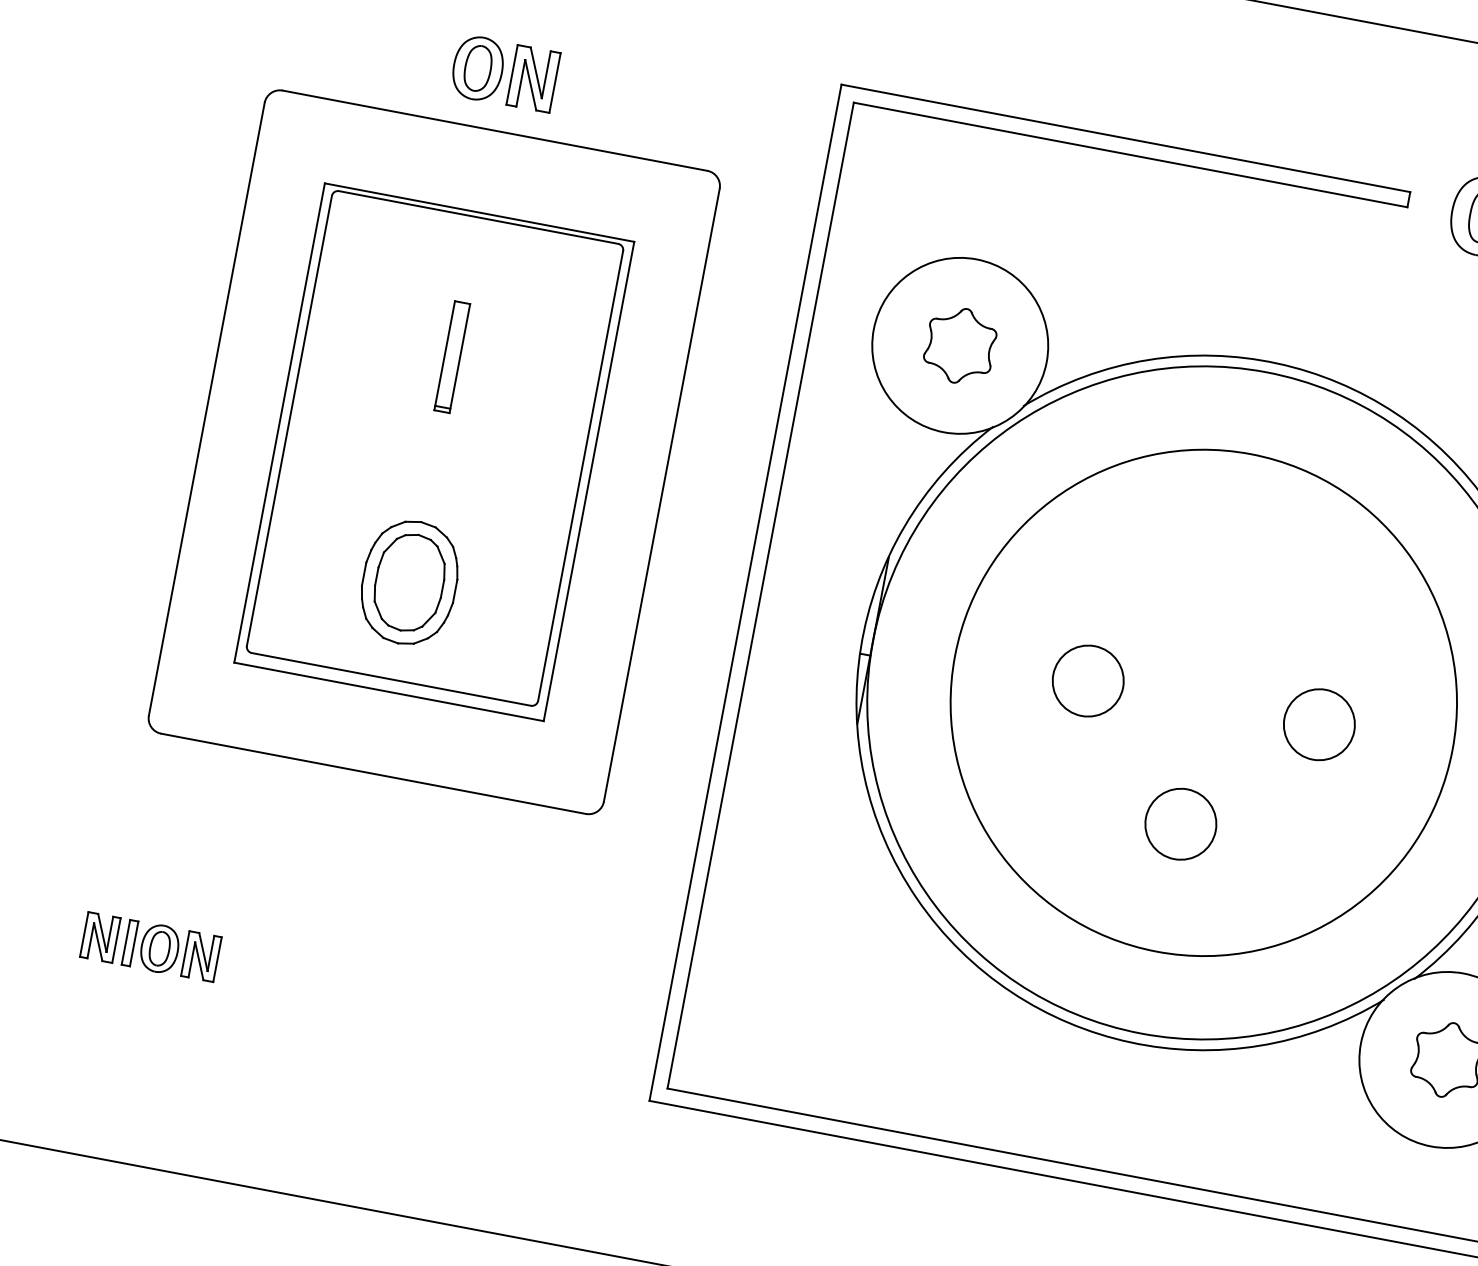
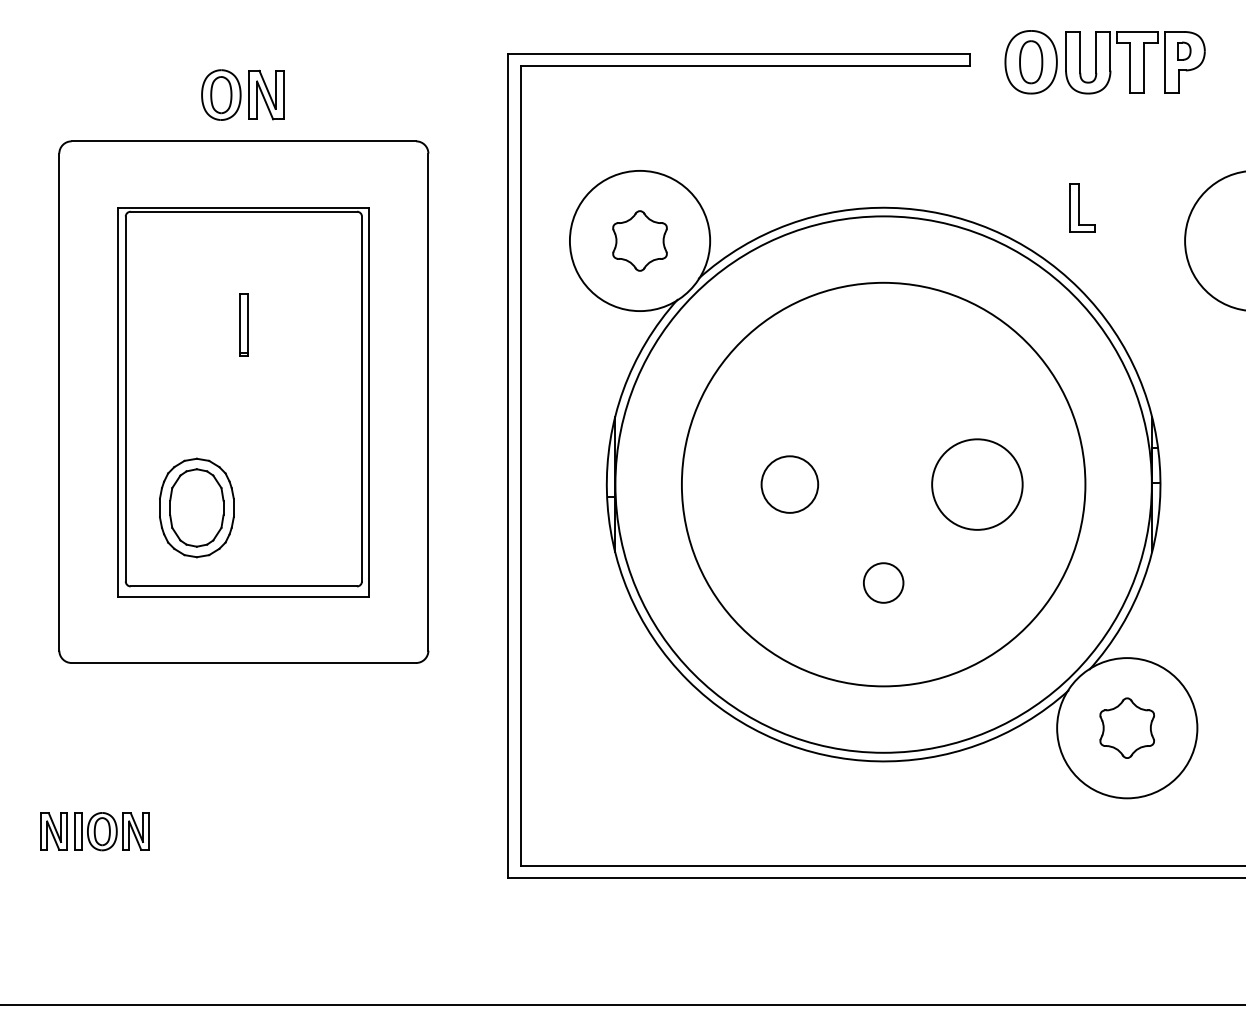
part: (451, 356) -> (243, 324), size x0.7
part: (409, 582) -> (196, 507), moved
circle: (1319, 724) -> (977, 484), size x1.6
circle: (1180, 823) -> (883, 582), size x0.7

